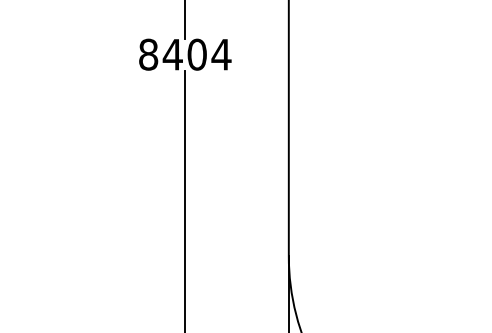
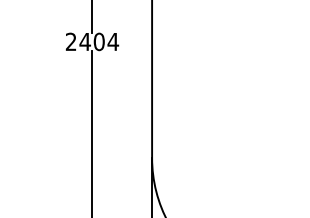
text: (147, 53) -> (70, 41), 8404 -> 2404

